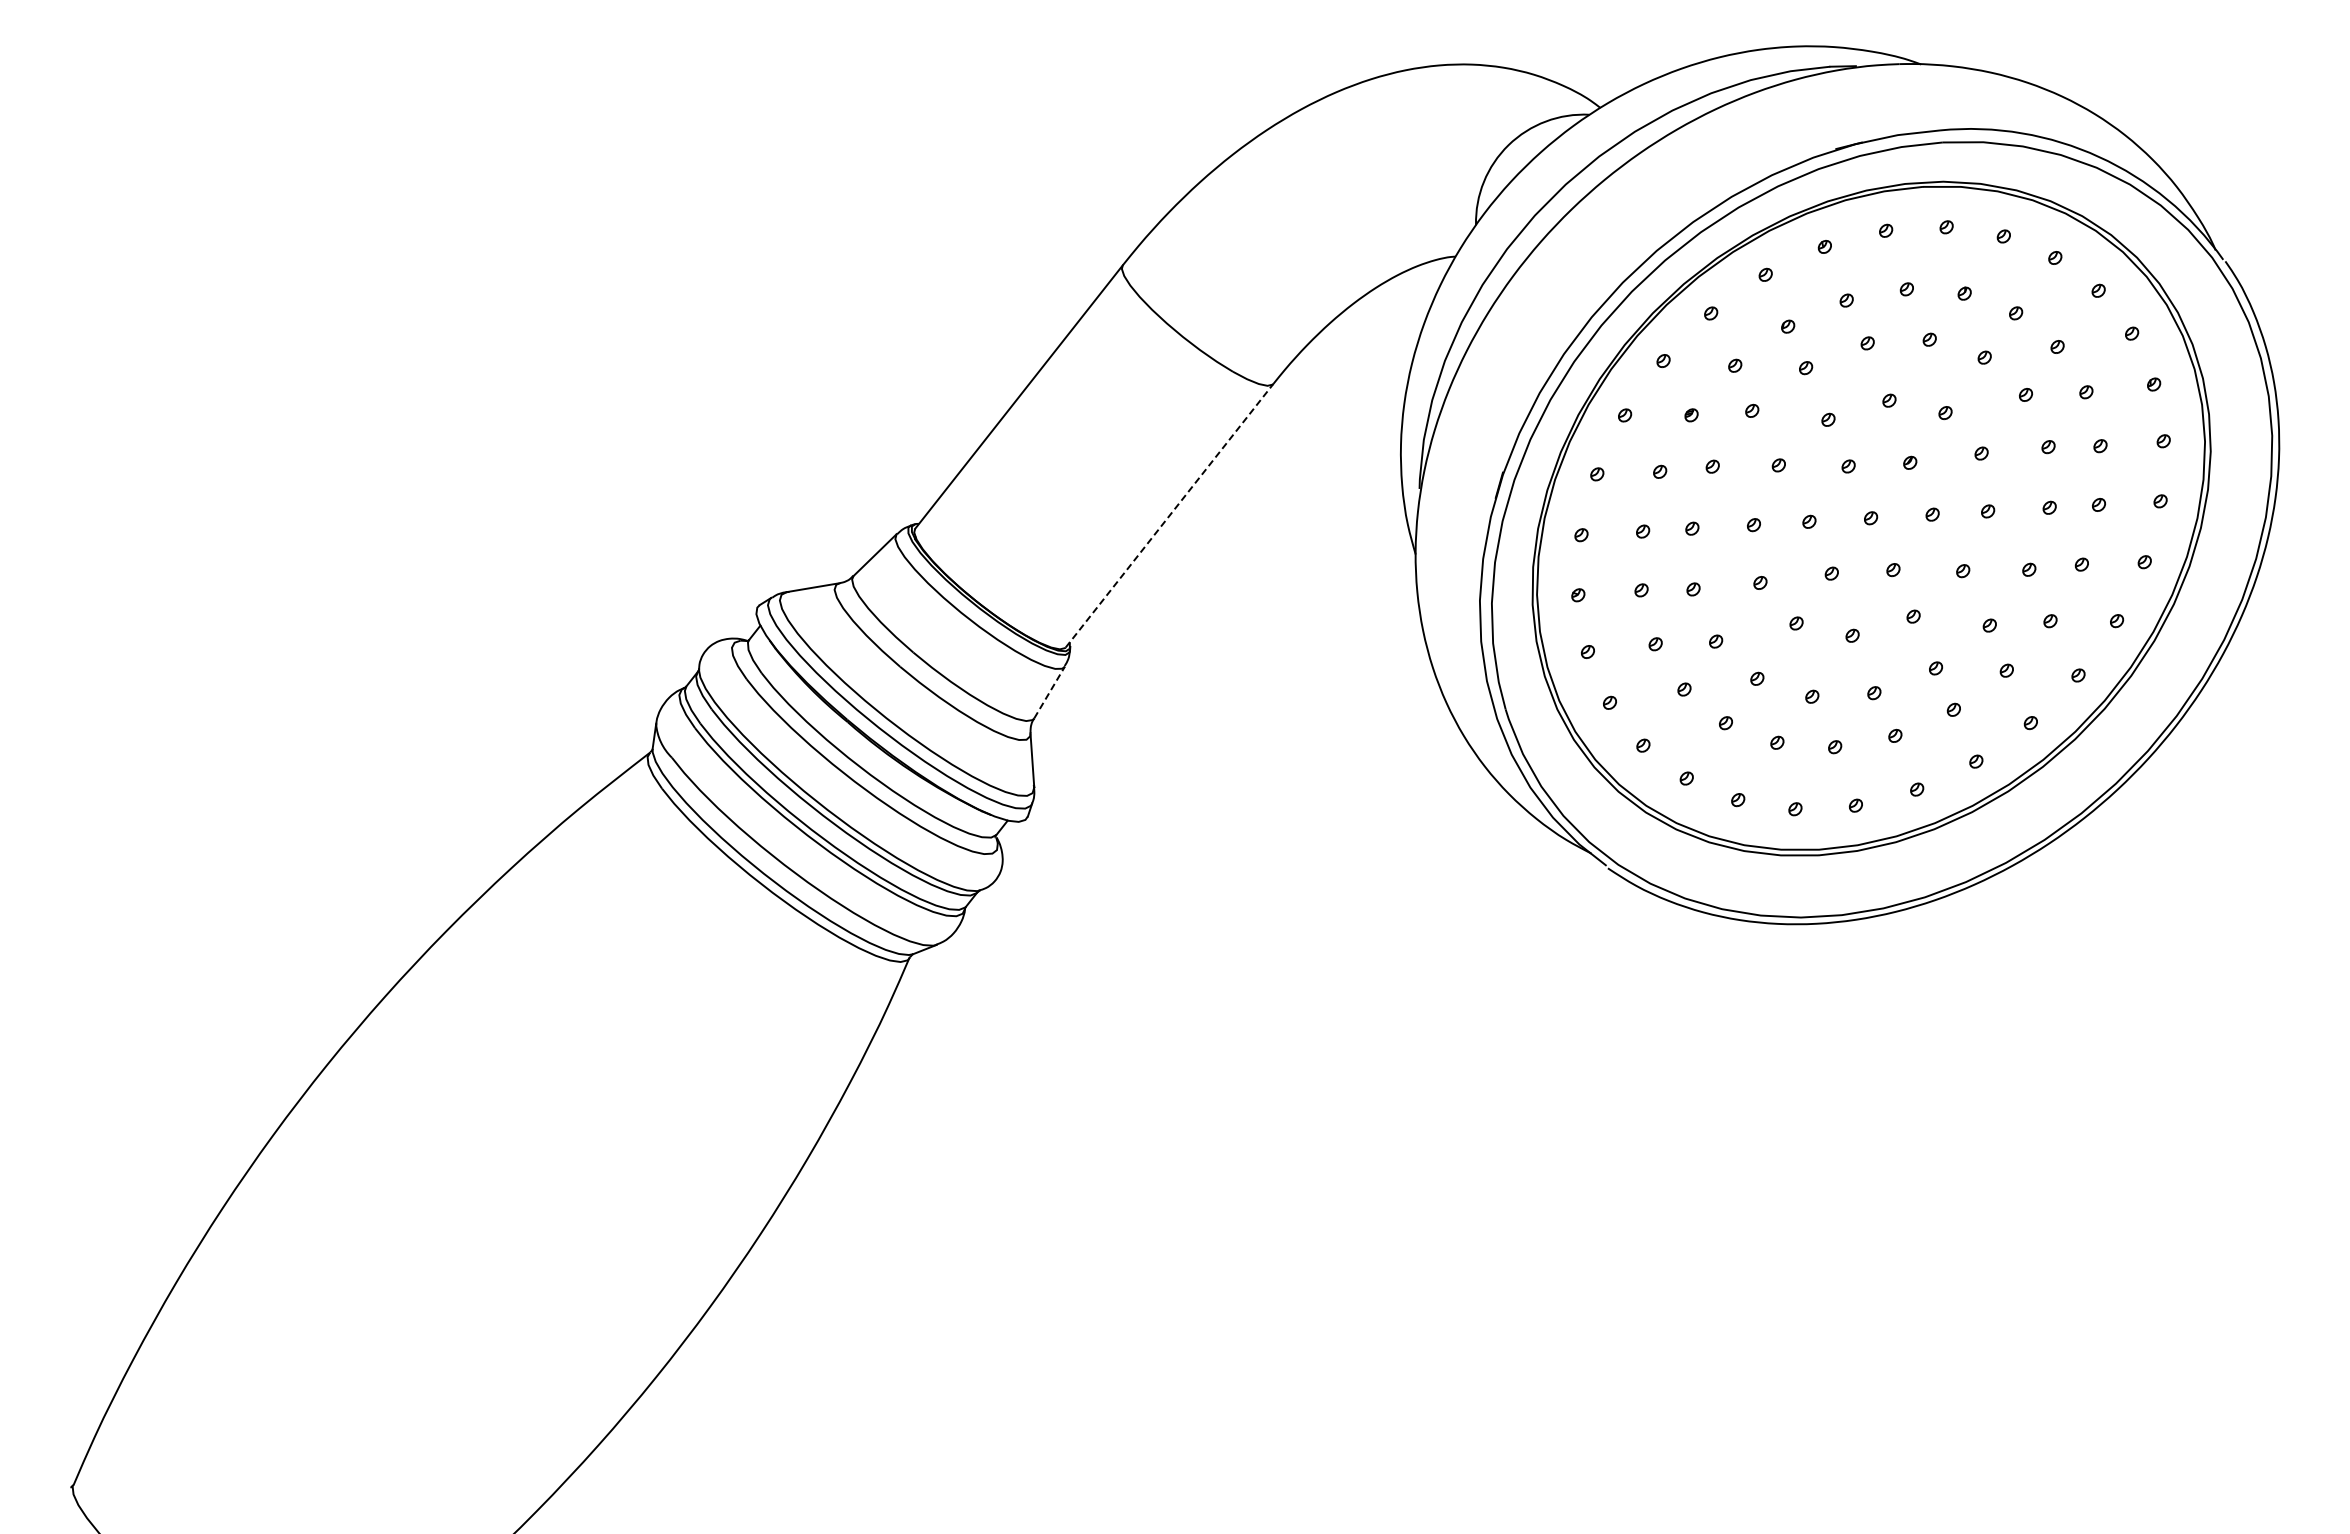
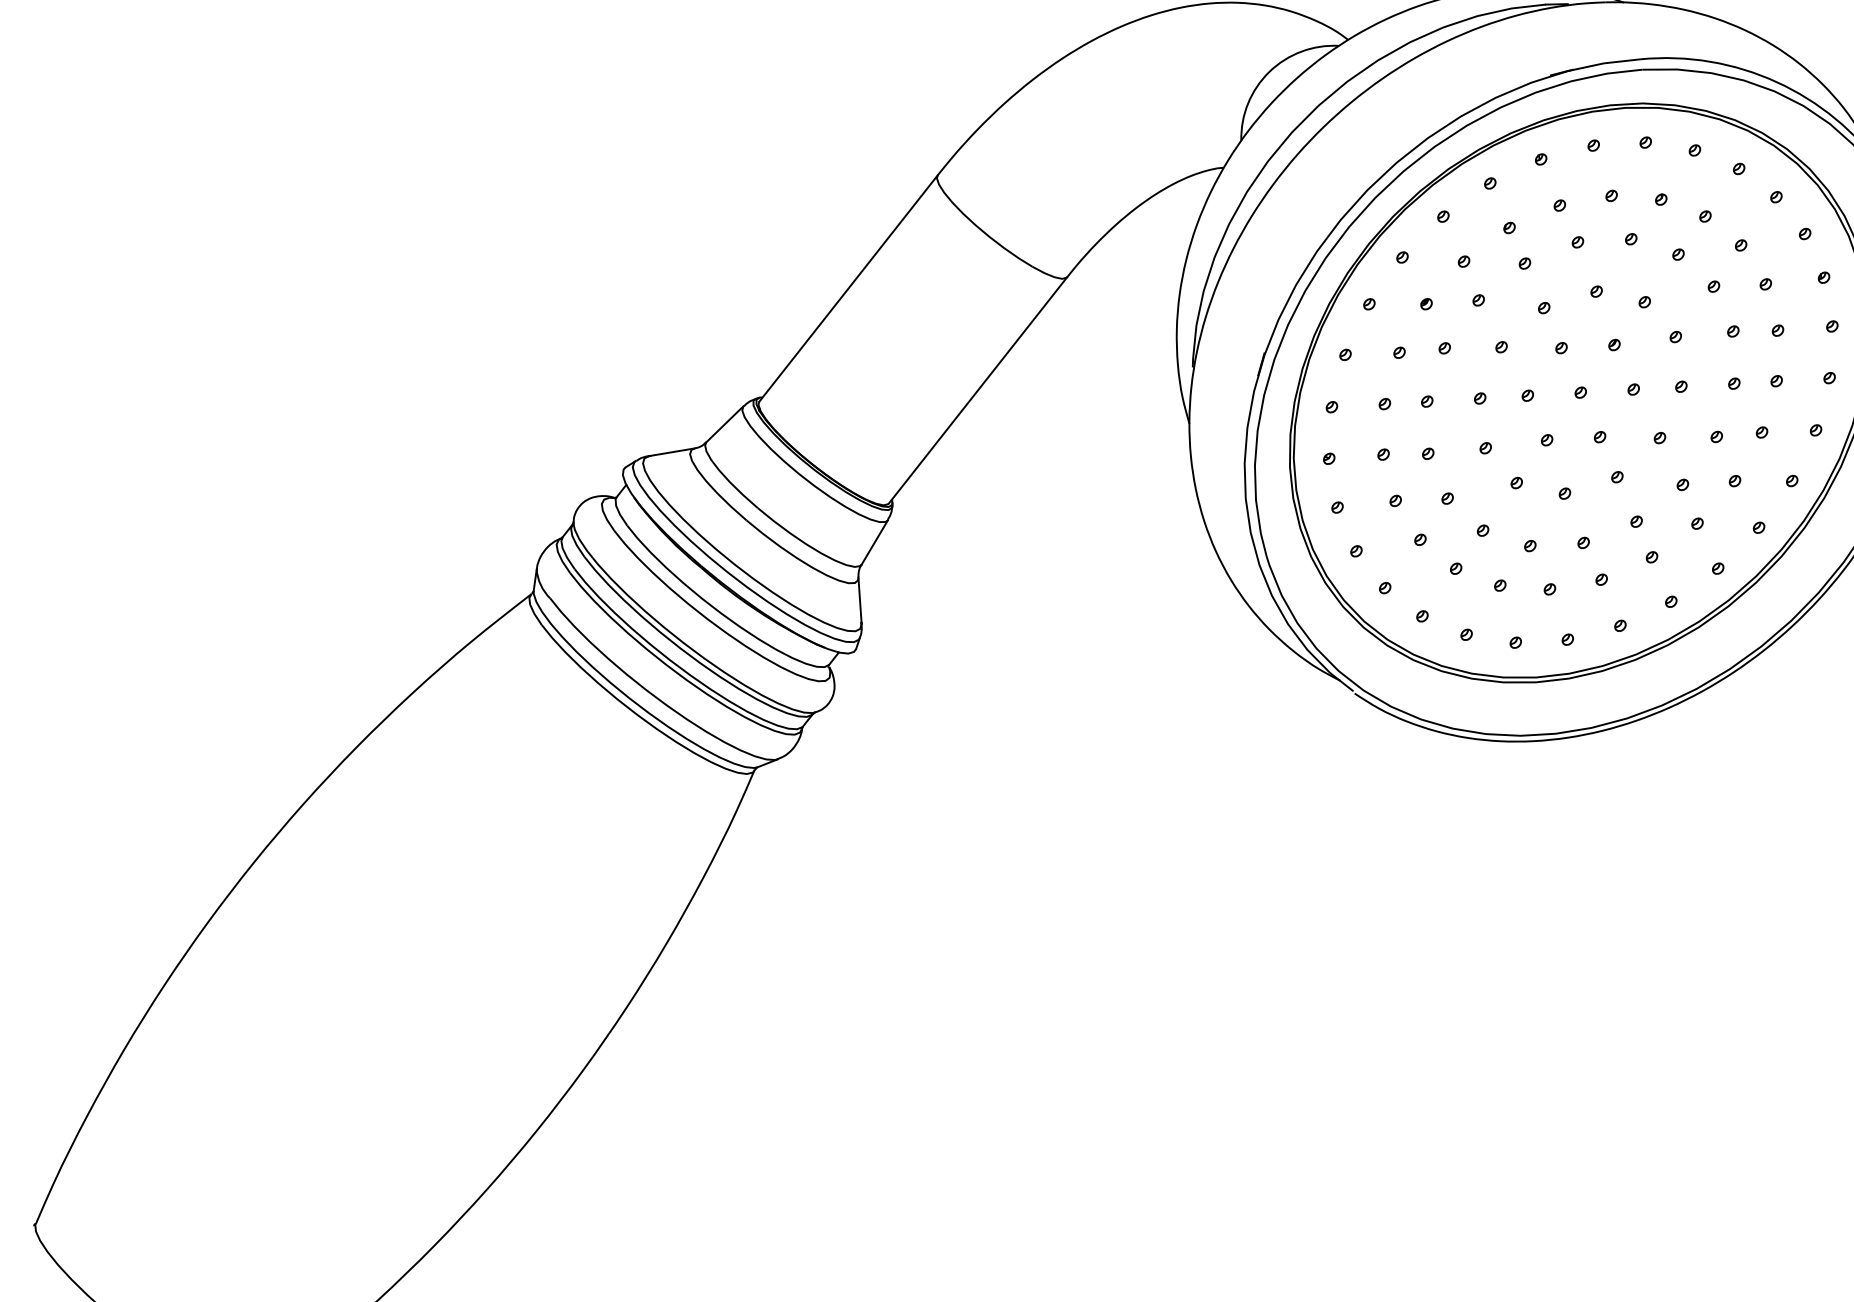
line: (1169, 515) -> (977, 390), dashed -> solid
line: (1049, 692) -> (874, 542), dashed -> solid

